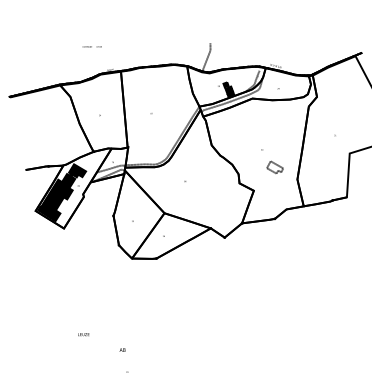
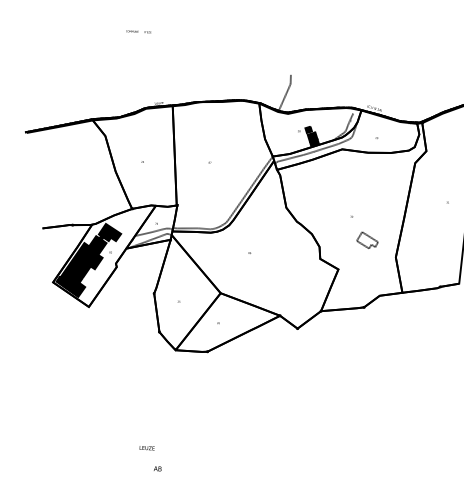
text: (91, 46) -> (137, 31), moved
text: (83, 334) -> (146, 447), moved

